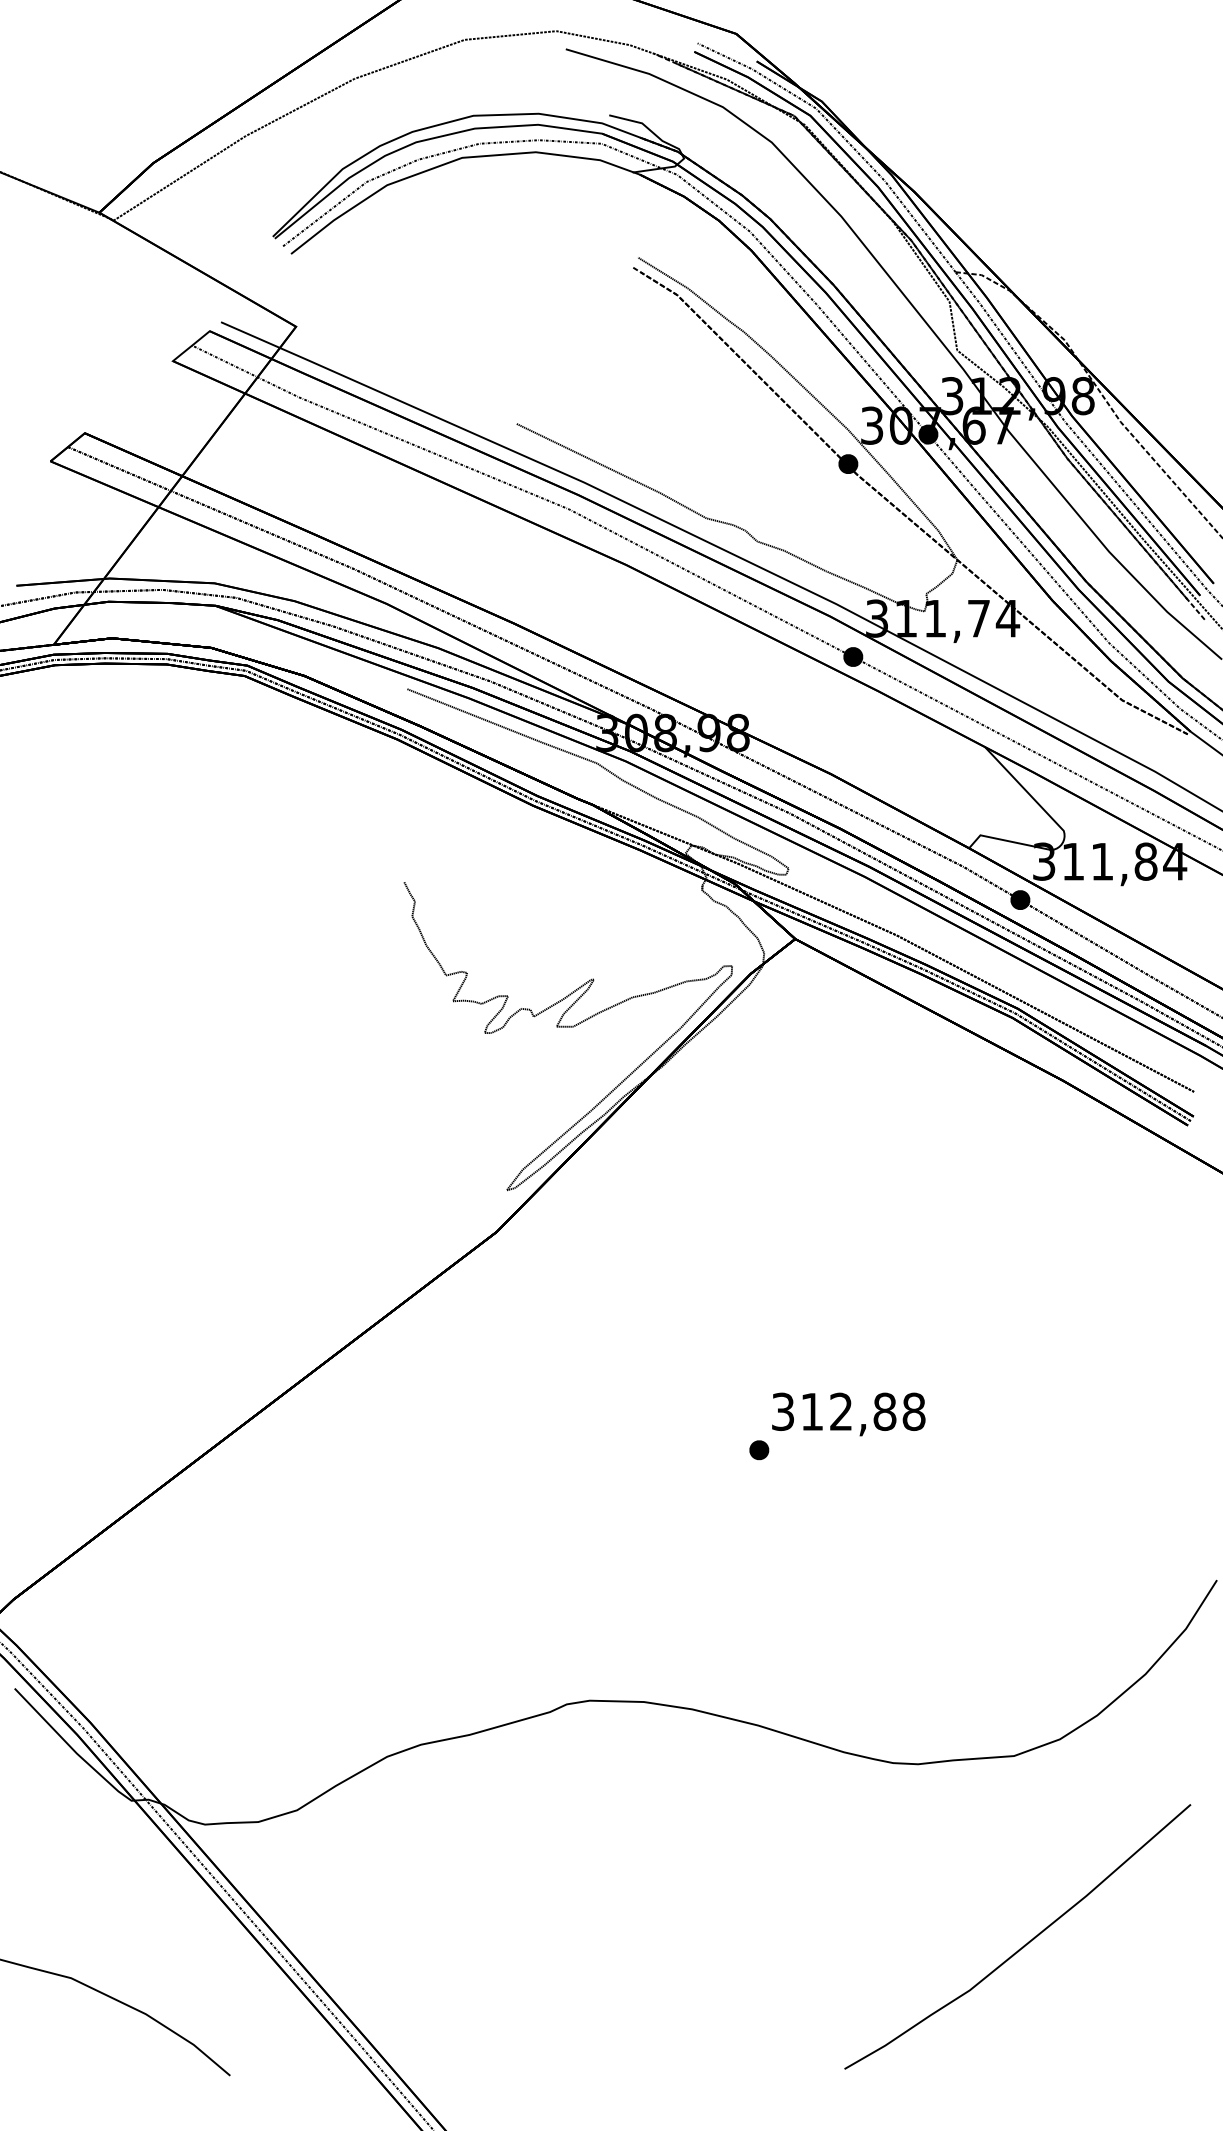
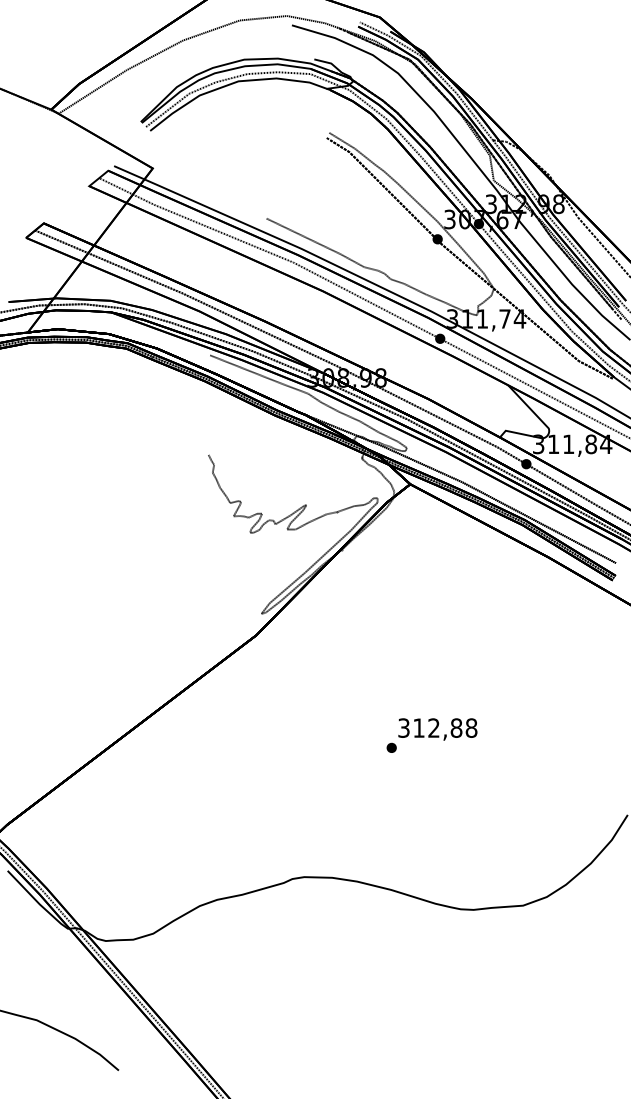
curve: (1024, 1943) -> (528, 1002), removed

